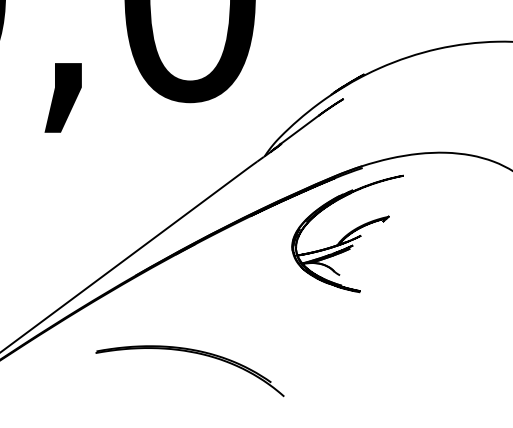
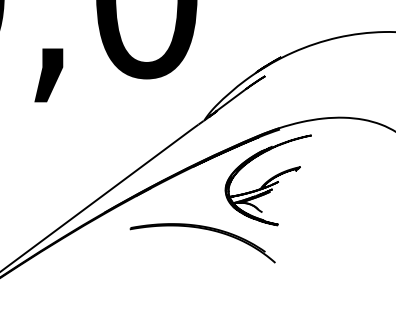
part: (196, 354) -> (207, 230), moved

